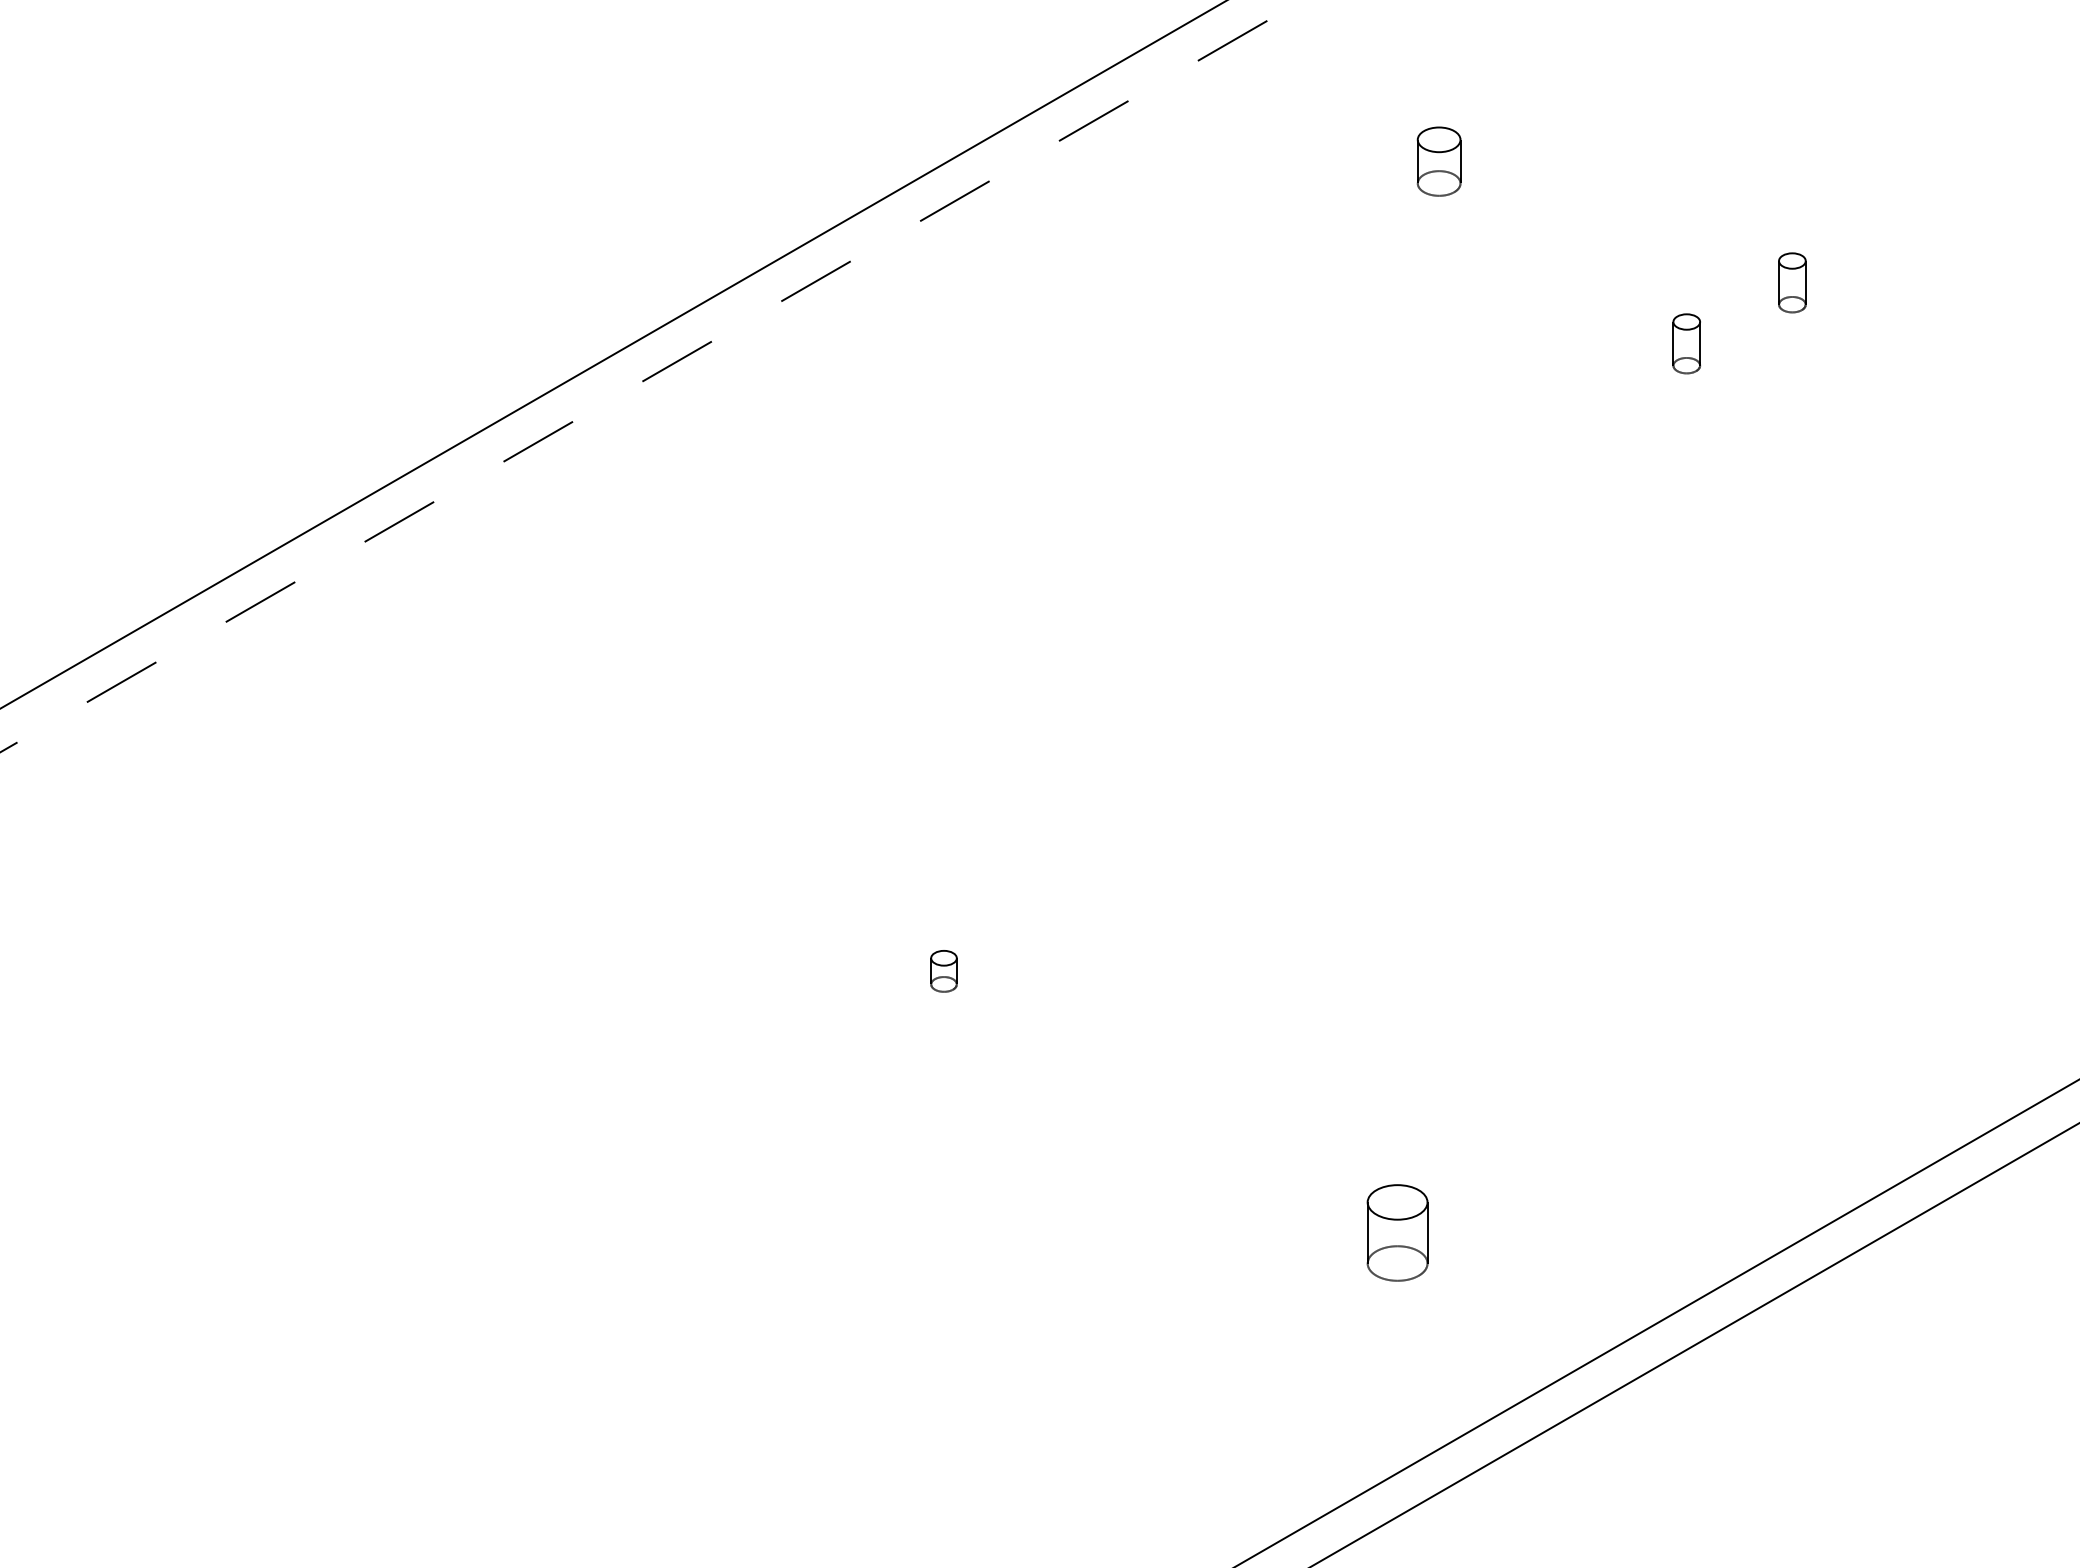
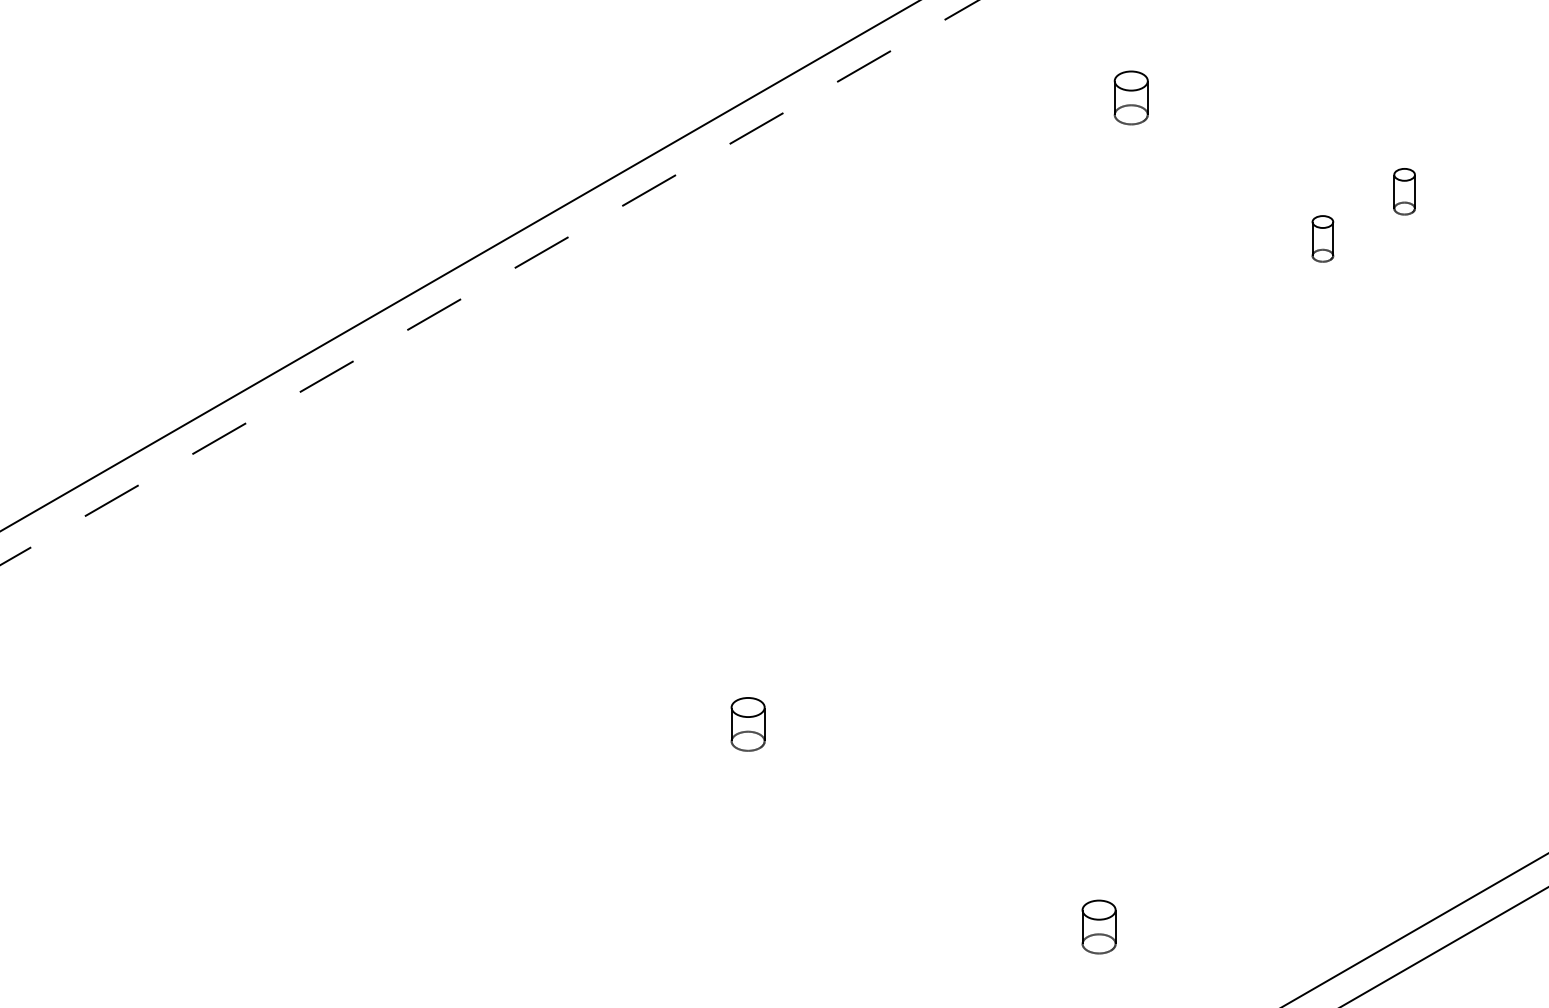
part: (943, 971) -> (747, 724), size x1.67
part: (1397, 1233) -> (1099, 927), size x0.71

